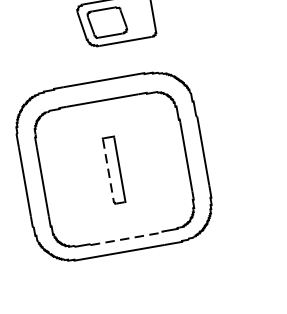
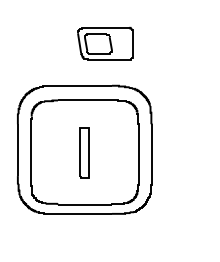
line: (108, 170) -> (80, 152), dashed -> solid
line: (126, 238) -> (84, 204), dashed -> solid

